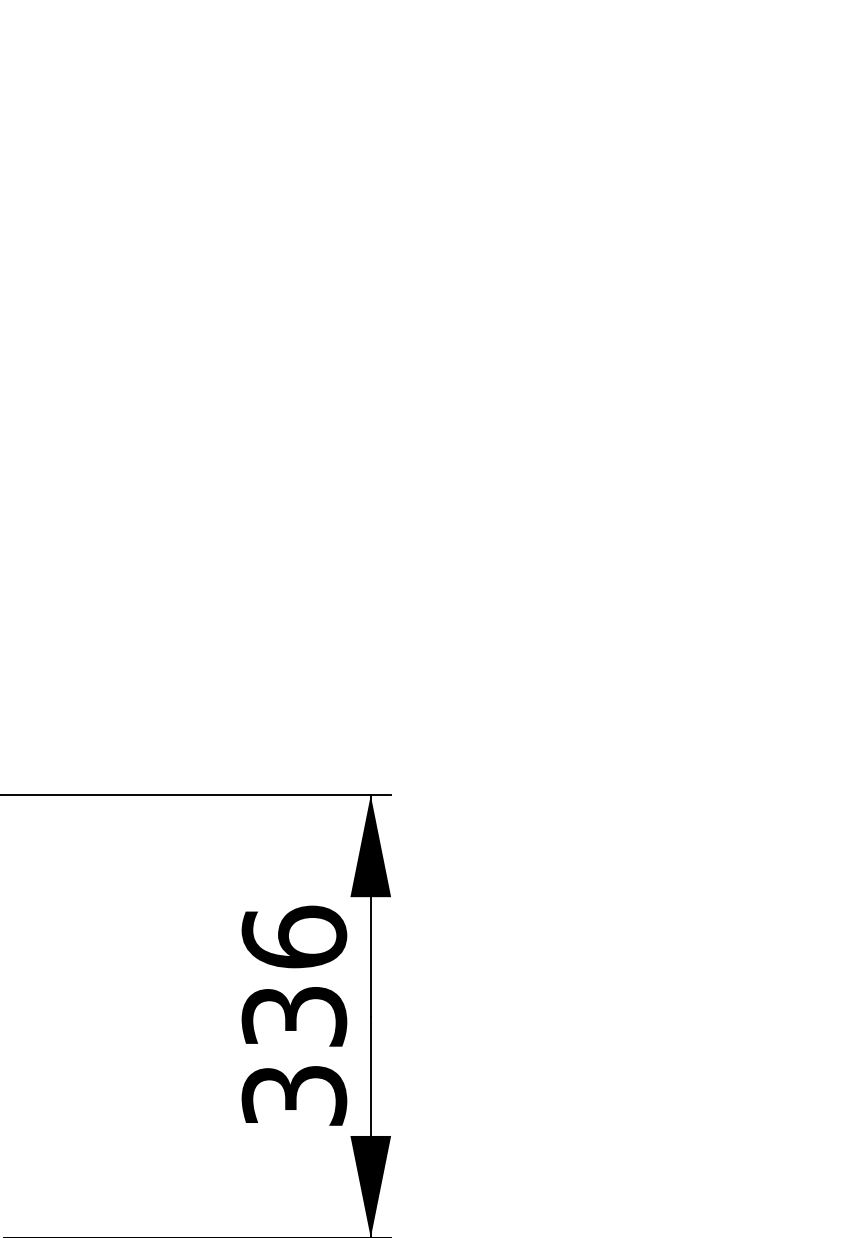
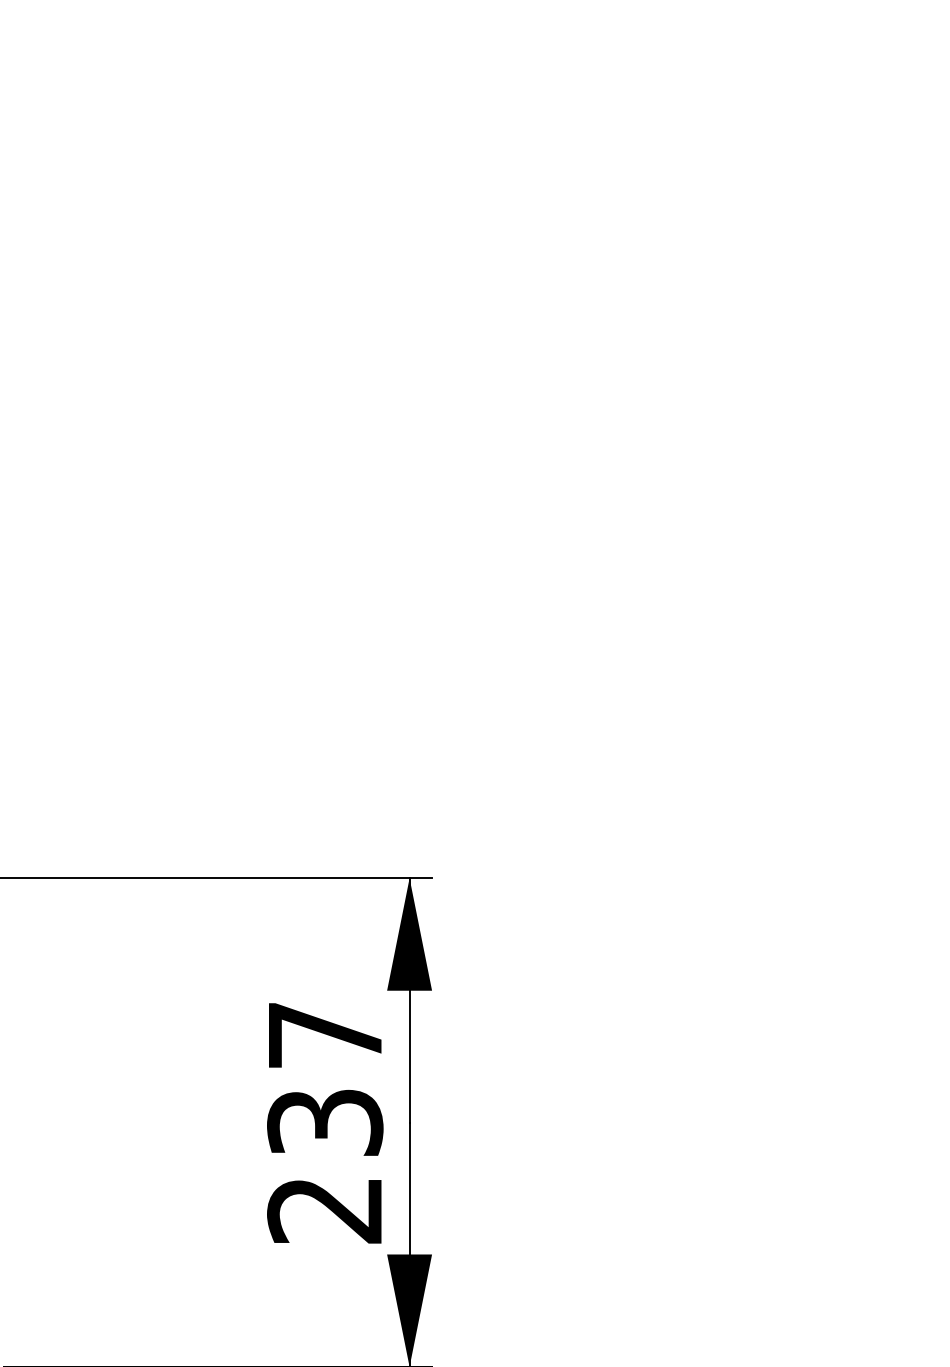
text: (294, 1015) -> (325, 1121), 336 -> 237

